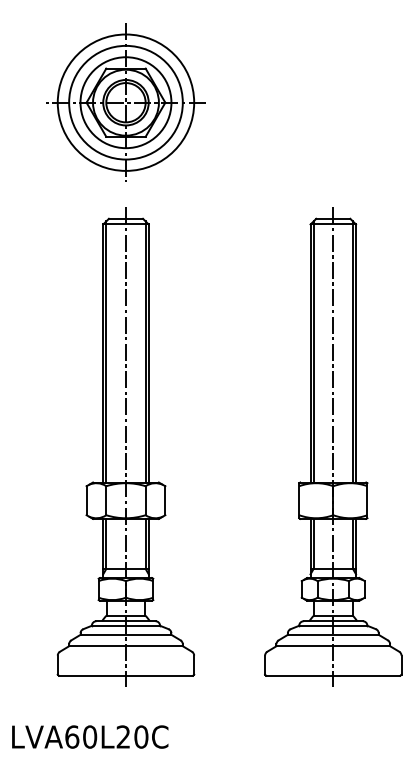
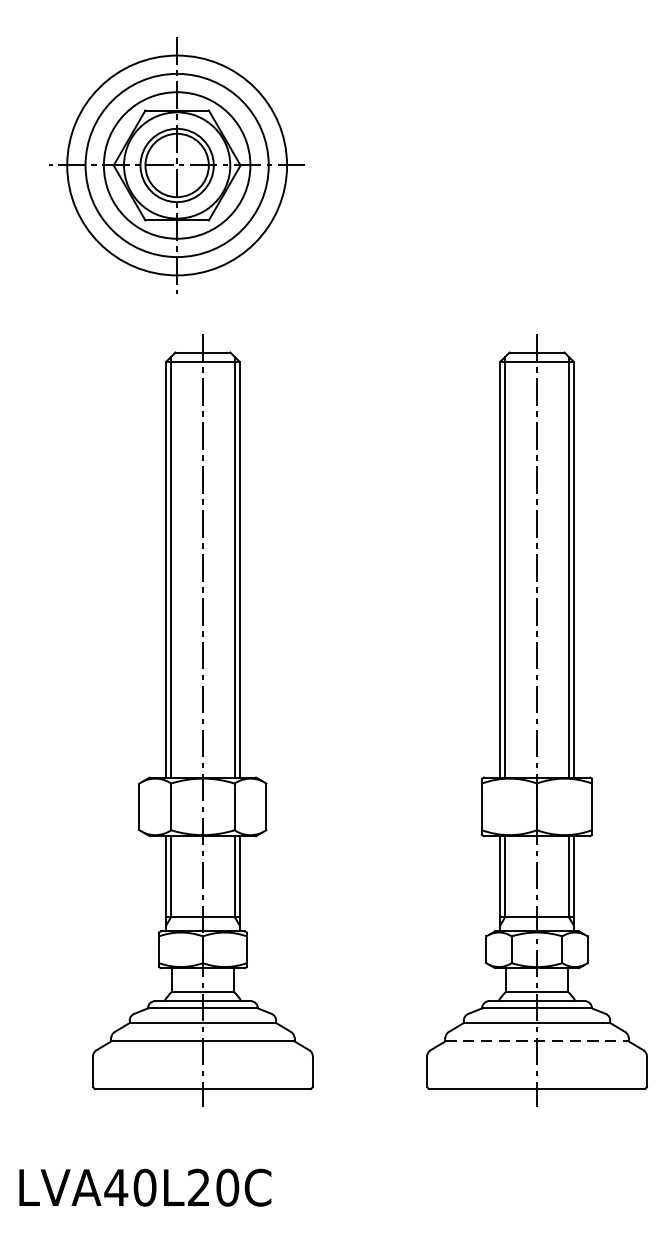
part: (125, 102) -> (176, 165), moved
line: (333, 646) -> (537, 1041), solid -> dashed
text: (71, 736) -> (115, 1186), LVA60L20C -> LVA40L20C

